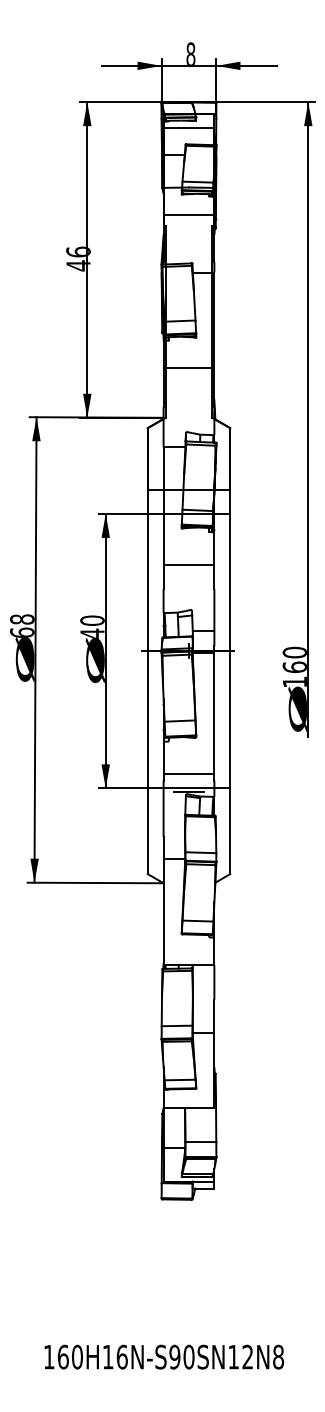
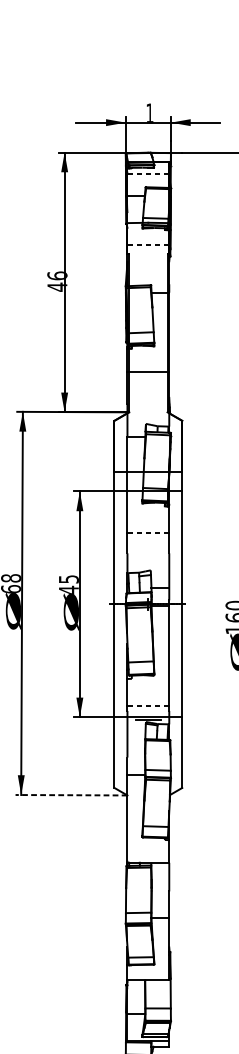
text: (190, 54) -> (149, 113), 8 -> 1
line: (189, 128) -> (148, 174), solid -> dashed
line: (189, 214) -> (148, 244), solid -> dashed
line: (189, 564) -> (148, 533), solid -> dashed
text: (92, 620) -> (68, 579), 40 -> 45
line: (189, 774) -> (148, 705), solid -> dashed
line: (95, 882) -> (71, 794), solid -> dashed

